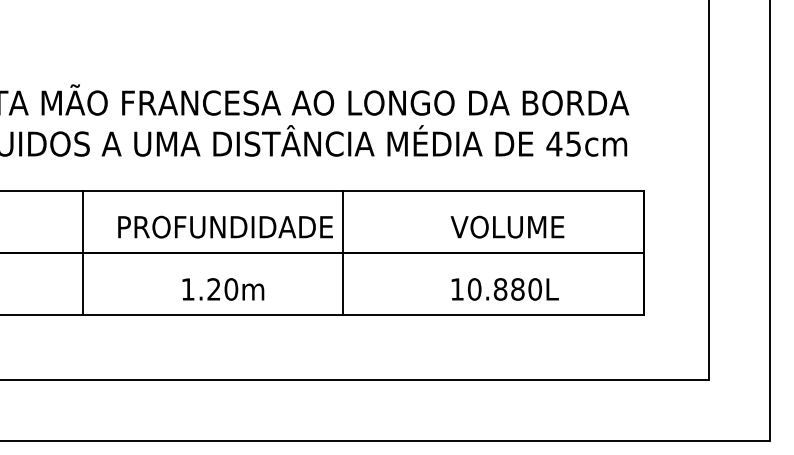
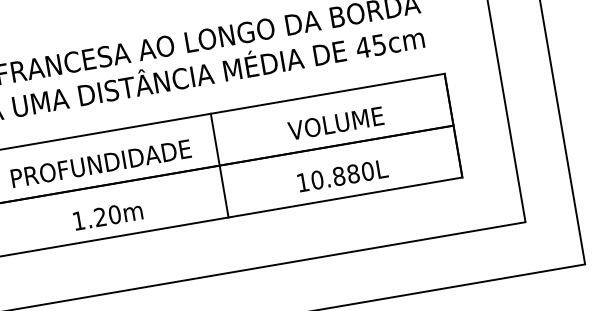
line: (343, 252) -> (219, 165), moved

